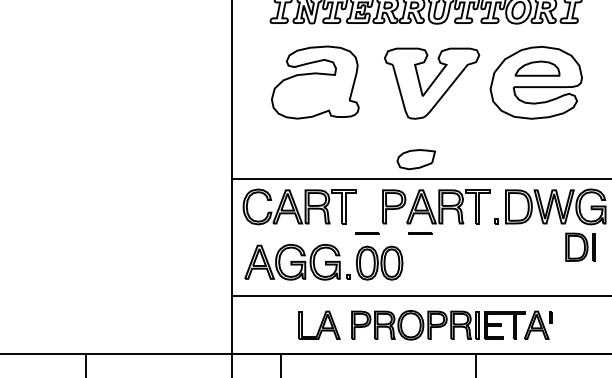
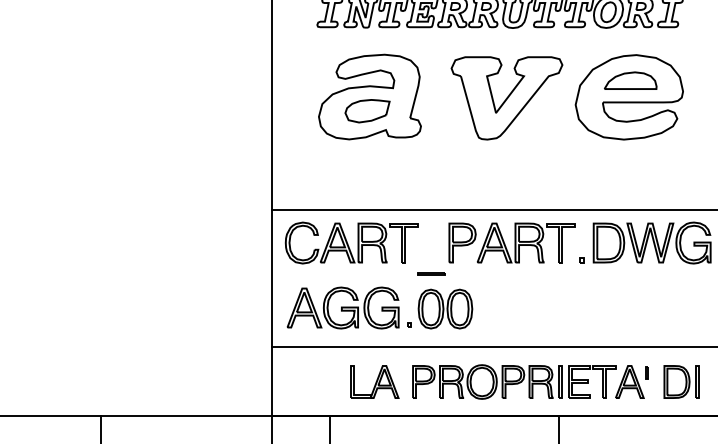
part: (415, 159) -> (366, 111), moved
line: (420, 233) -> (493, 274), removed
part: (580, 246) -> (681, 381), moved

